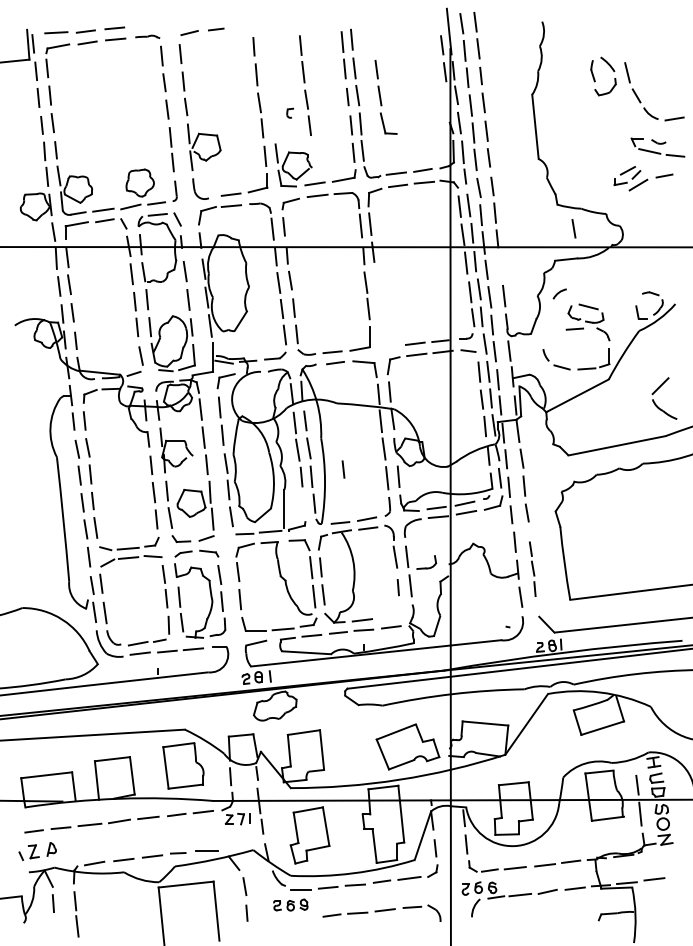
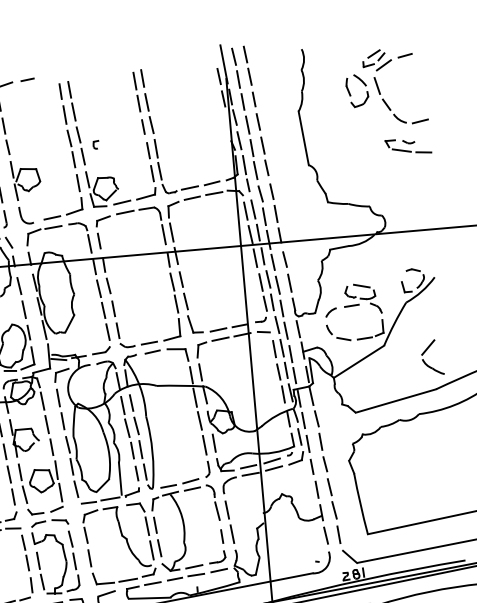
part: (305, 85) -> (76, 123), moved
part: (385, 97) -> (190, 302), moved
part: (643, 178) -> (387, 59), moved
line: (573, 228) -> (284, 259), moved
arc: (559, 293) -> (330, 312), moved
line: (343, 469) -> (136, 473), moved
part: (426, 562) -> (217, 557), moved
part: (532, 569) -> (333, 511), size x1.43

